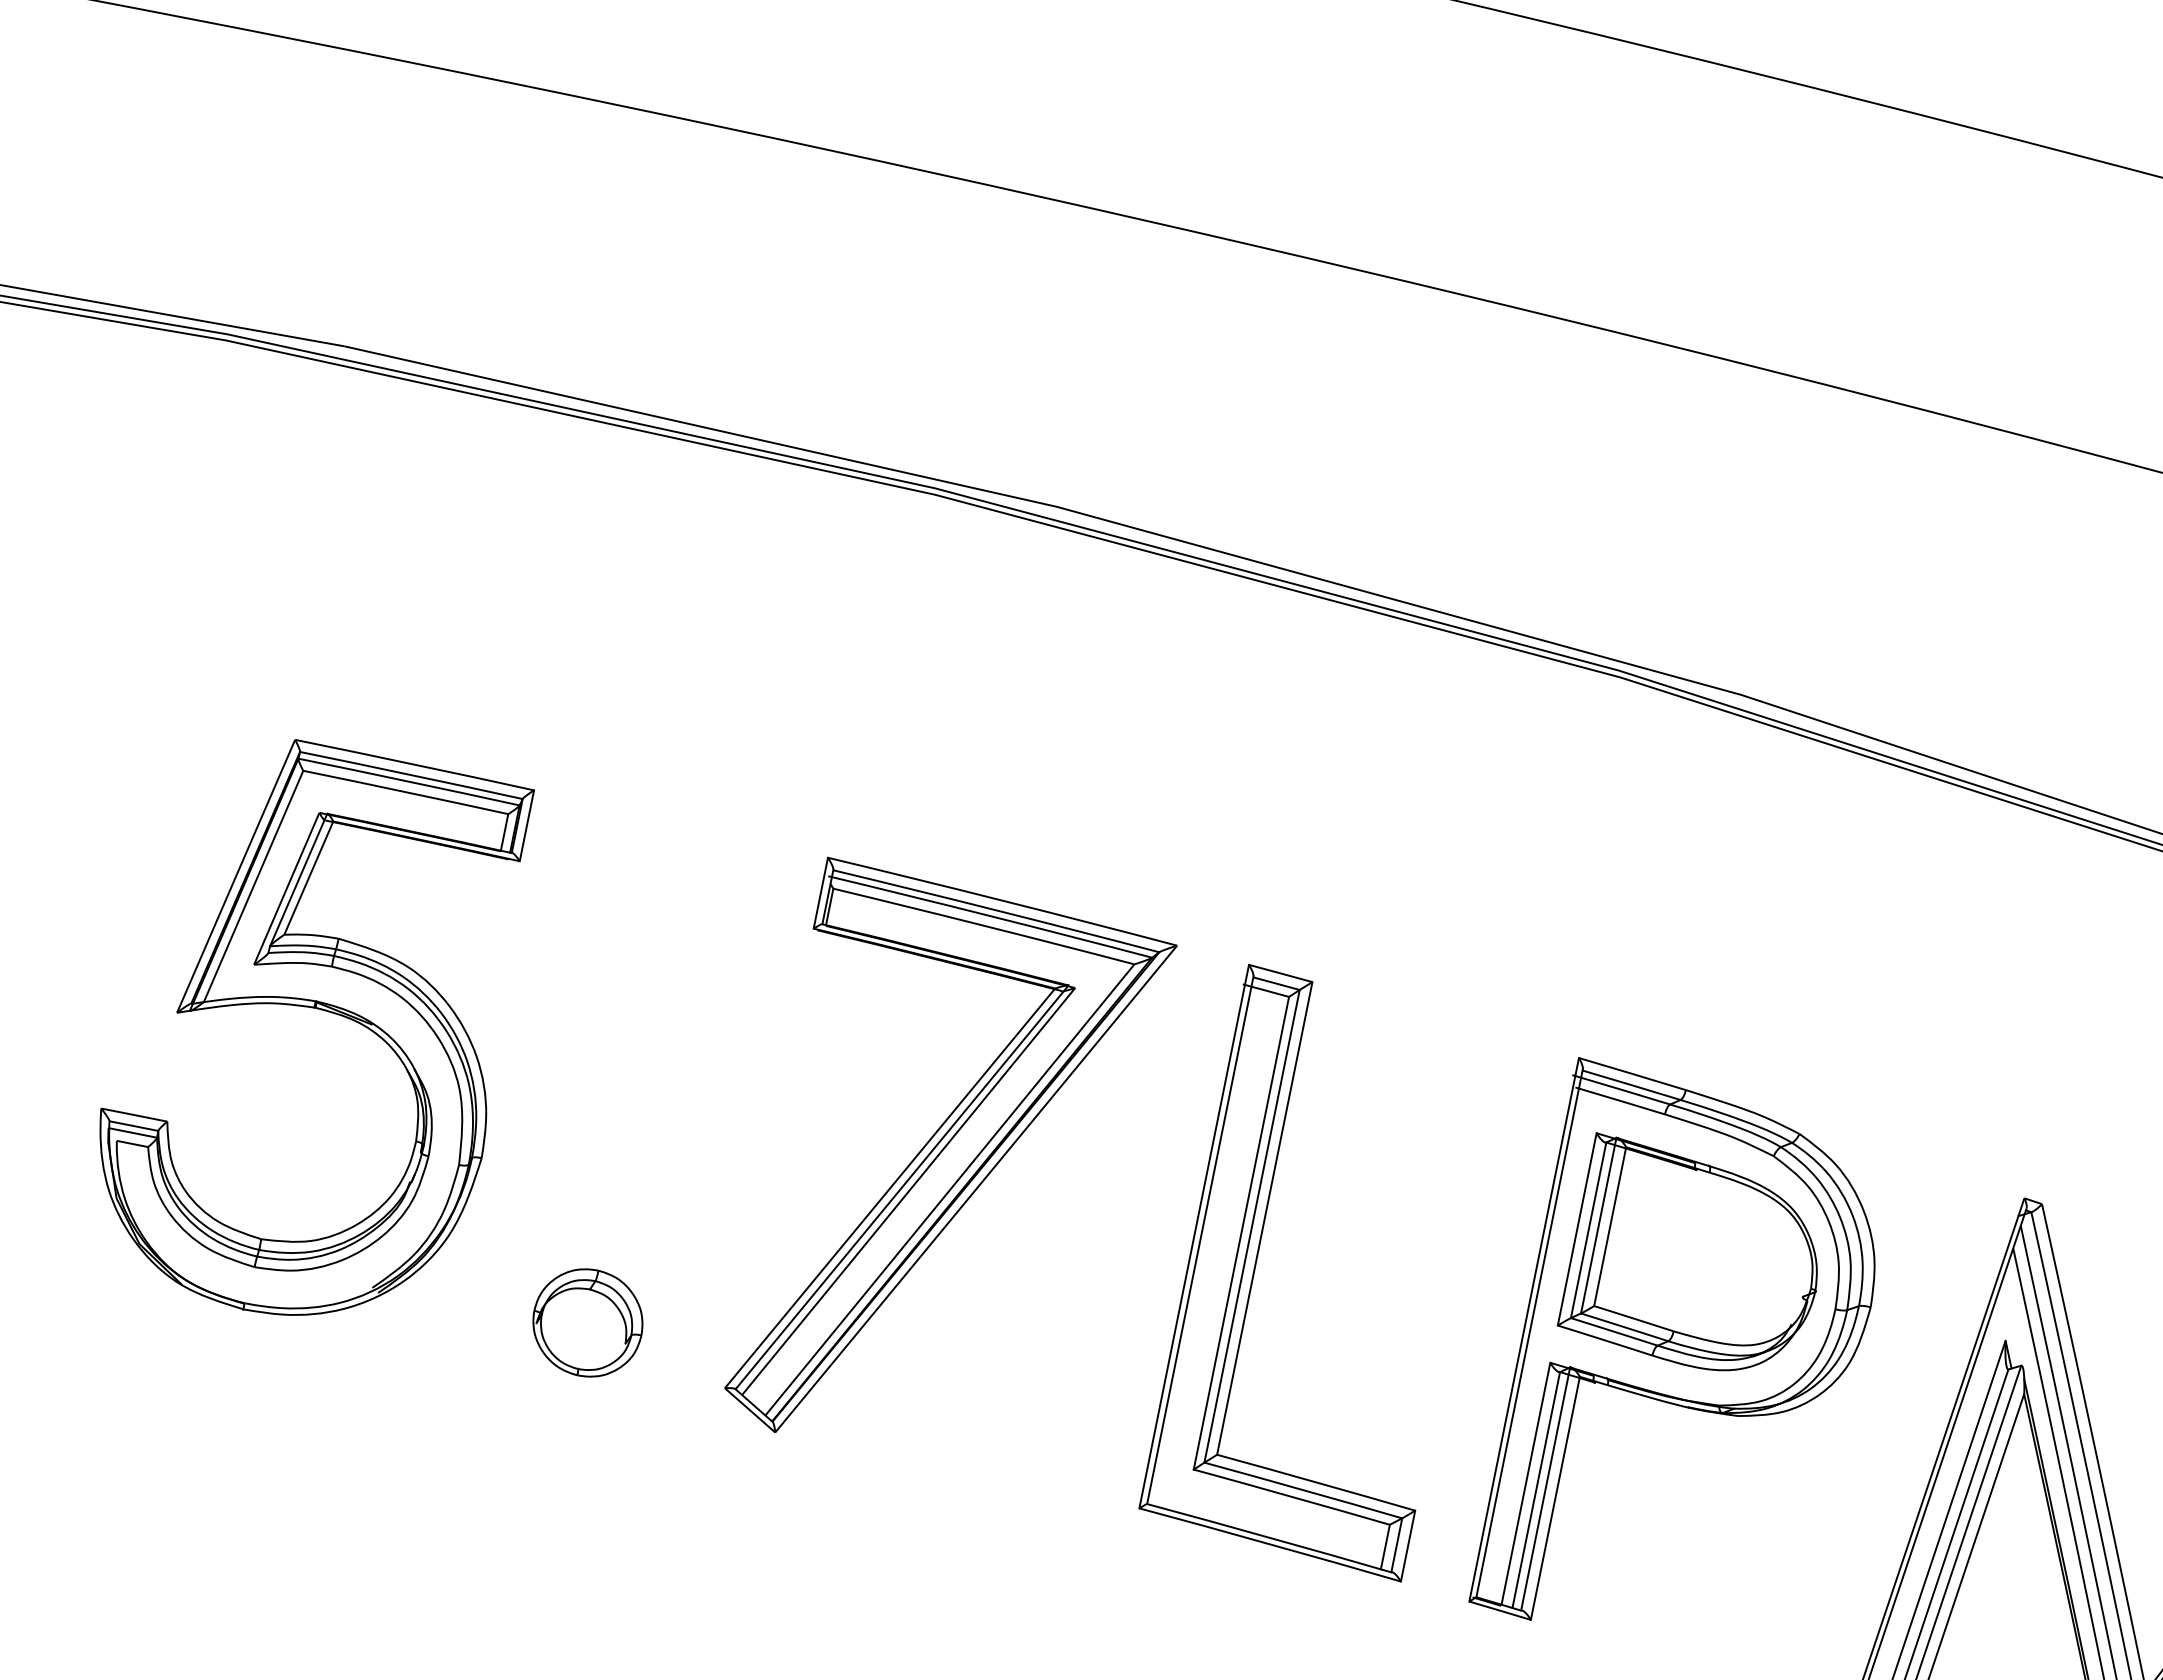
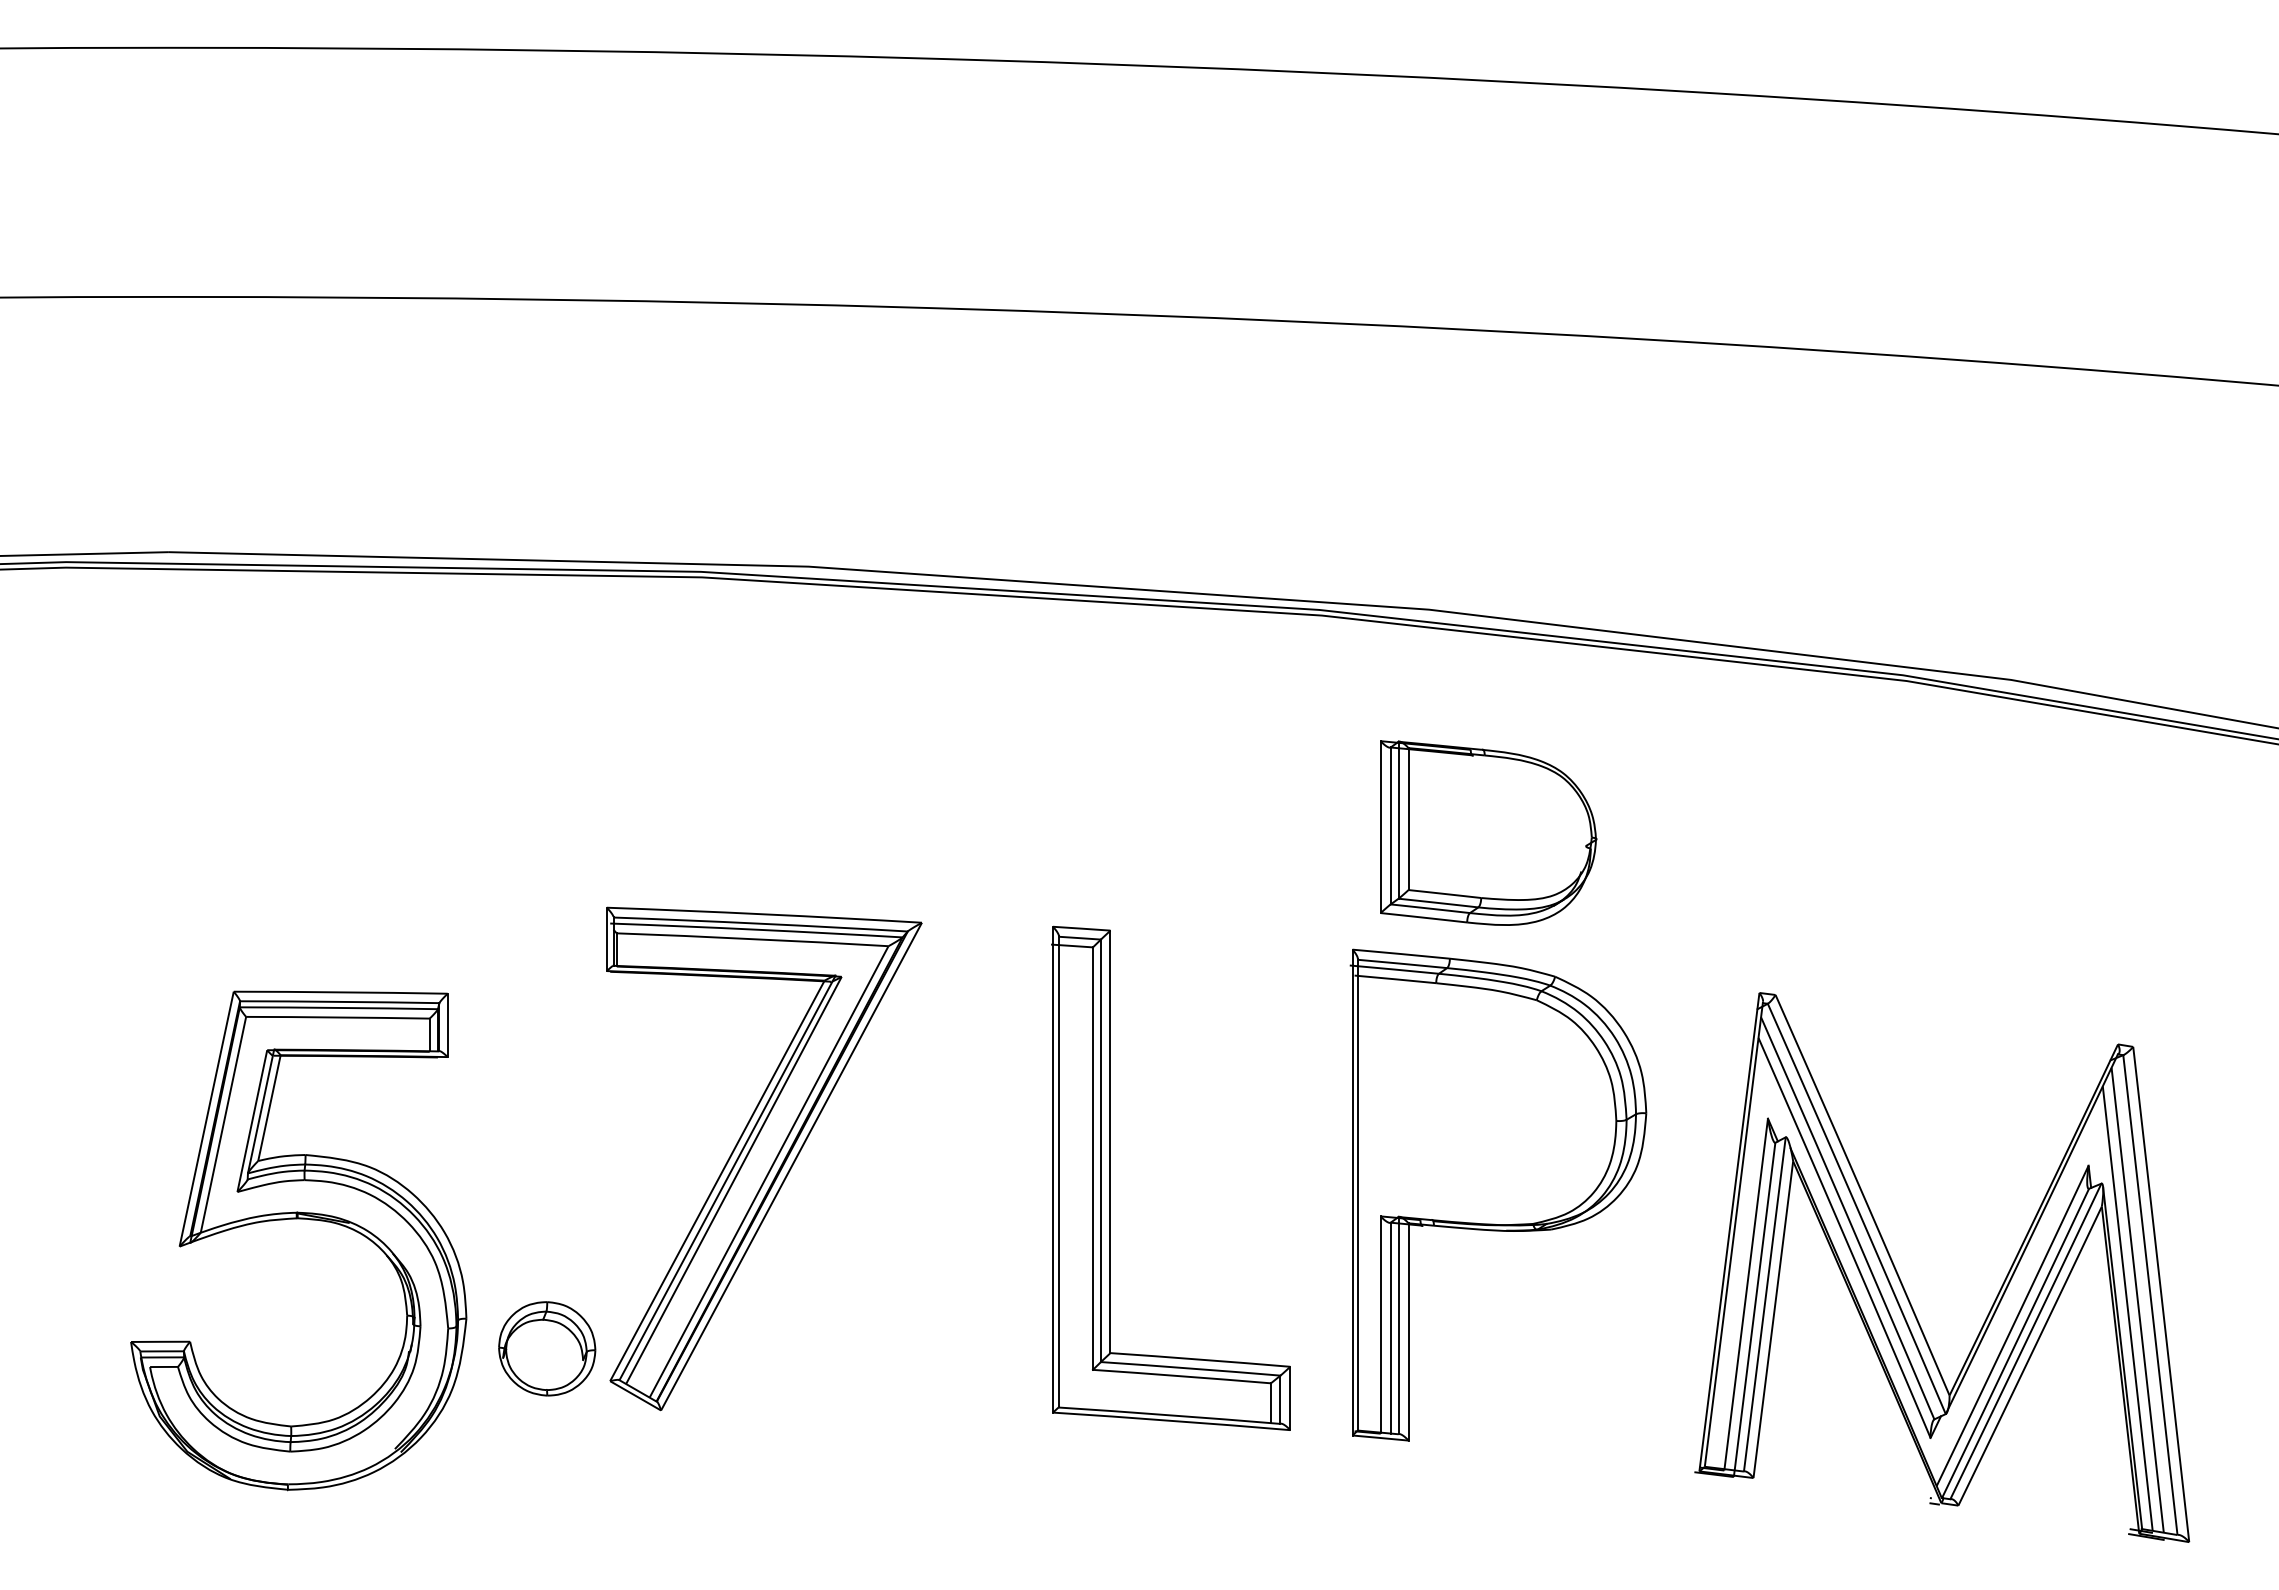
part: (316, 1009) -> (298, 1219), moved
part: (947, 1173) -> (764, 1158), moved
part: (1696, 1259) -> (1488, 832), moved

